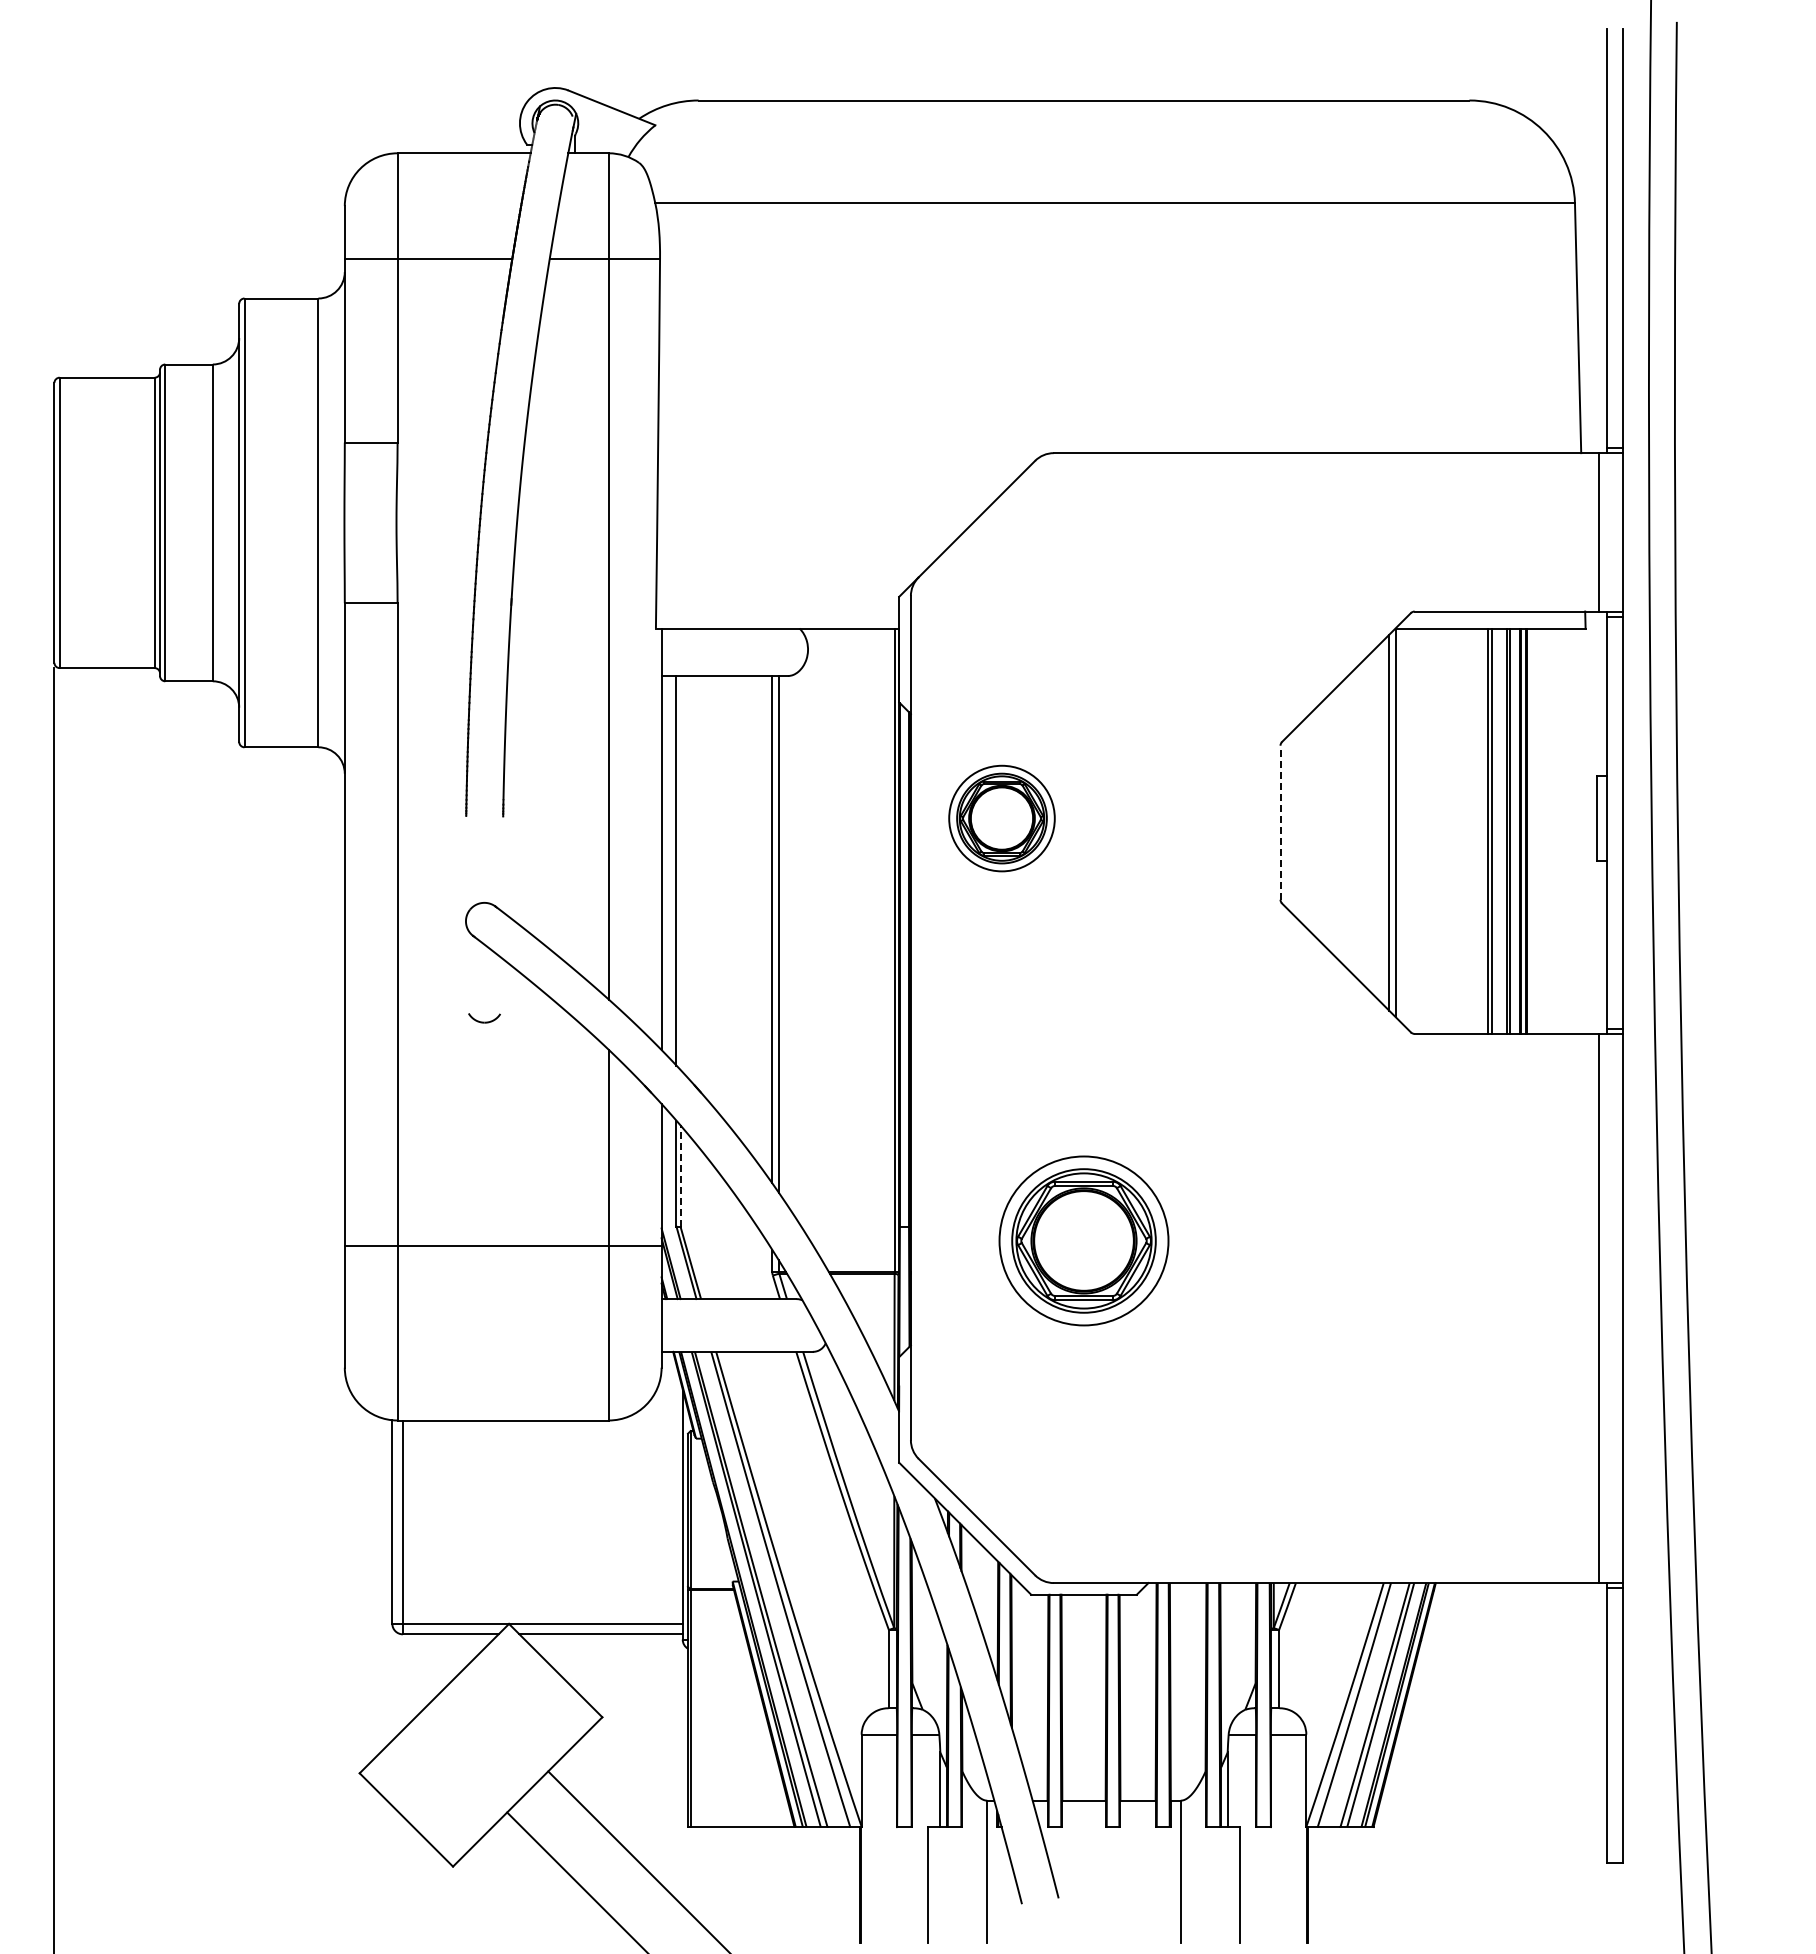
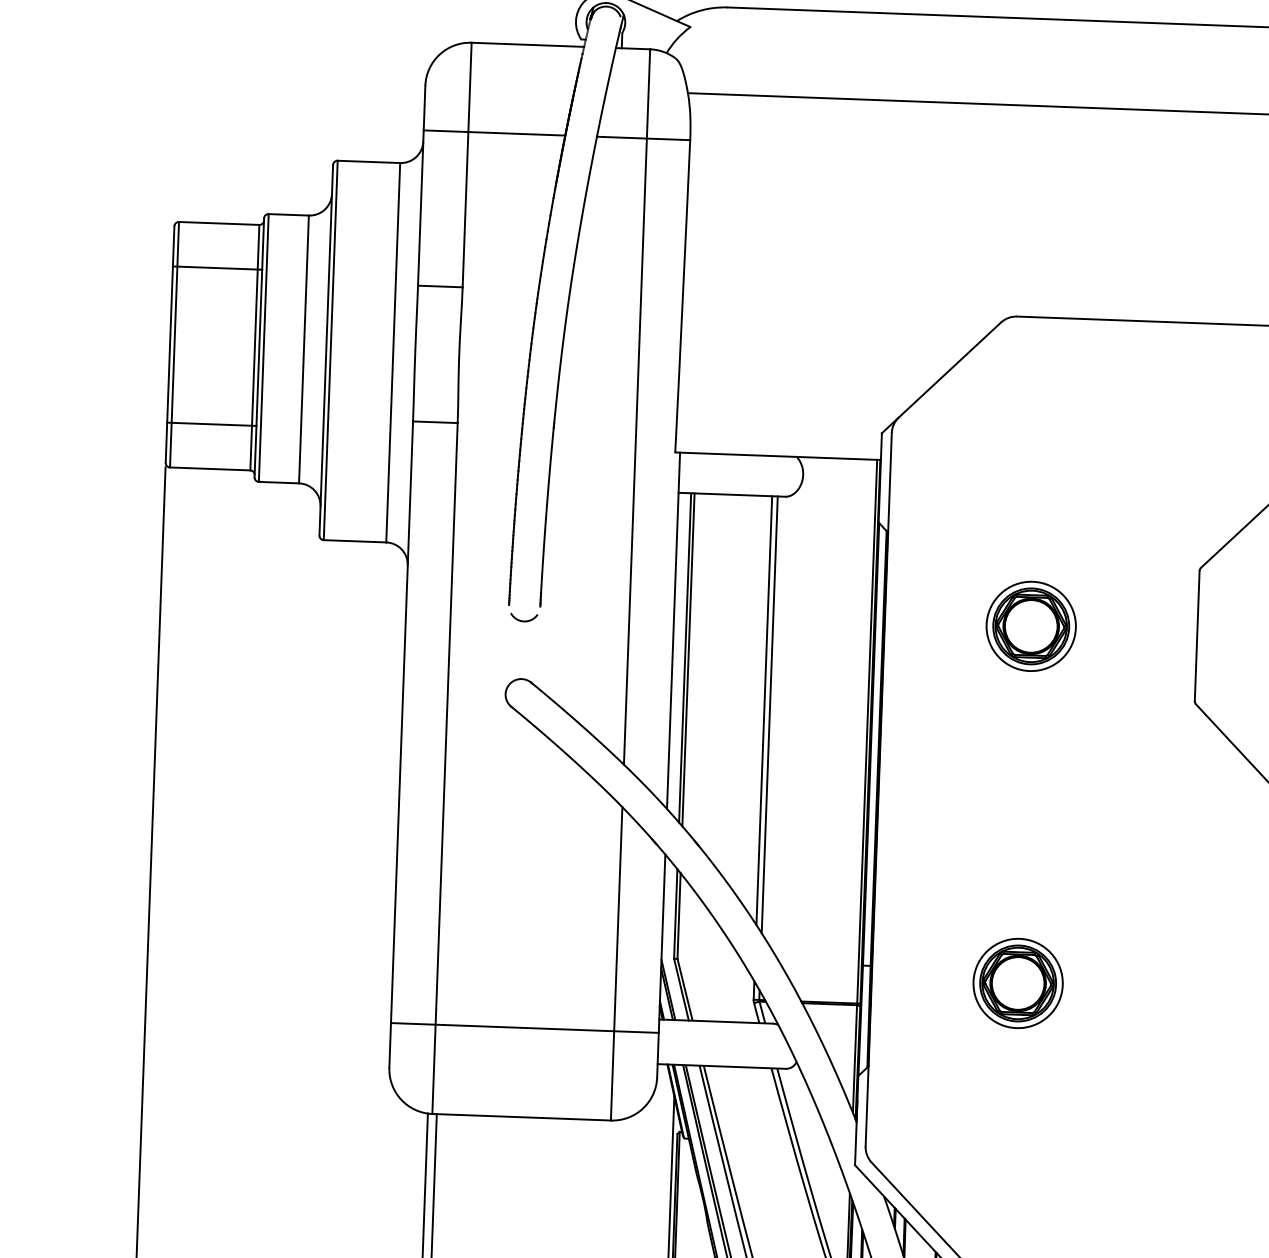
line: (107, 430) -> (217, 268), added
line: (107, 615) -> (212, 424), added
part: (1001, 818) -> (1030, 626), moved
line: (1280, 822) -> (1197, 635), dashed -> solid
line: (680, 872) -> (688, 659), added
part: (484, 1018) -> (524, 617), moved
line: (680, 1175) -> (679, 915), dashed -> solid
part: (1083, 1240) -> (1017, 983), size x0.62
line: (502, 1245) -> (524, 1027), moved

